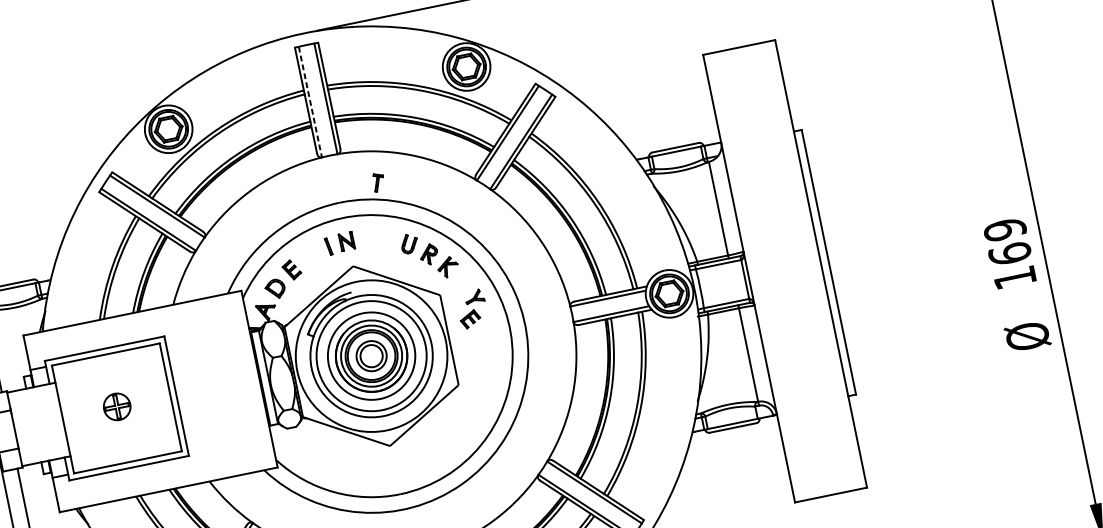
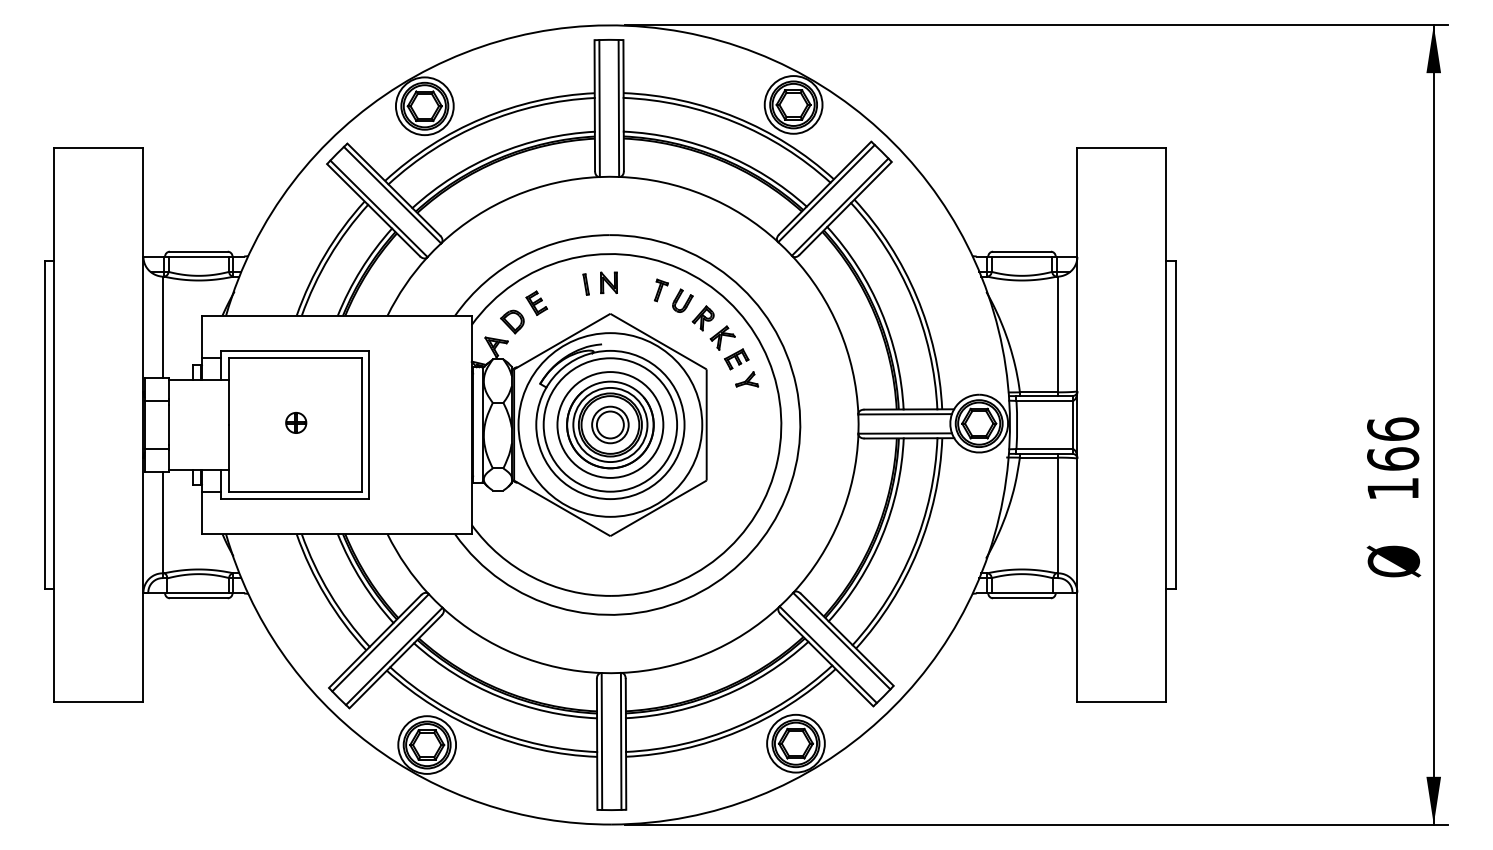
line: (310, 102) -> (599, 108), dashed -> solid
part: (378, 182) -> (661, 290), moved
text: (1005, 229) -> (1393, 429), 169 -> 166
part: (470, 319) -> (736, 359), moved
part: (117, 406) -> (296, 422), size x0.62

